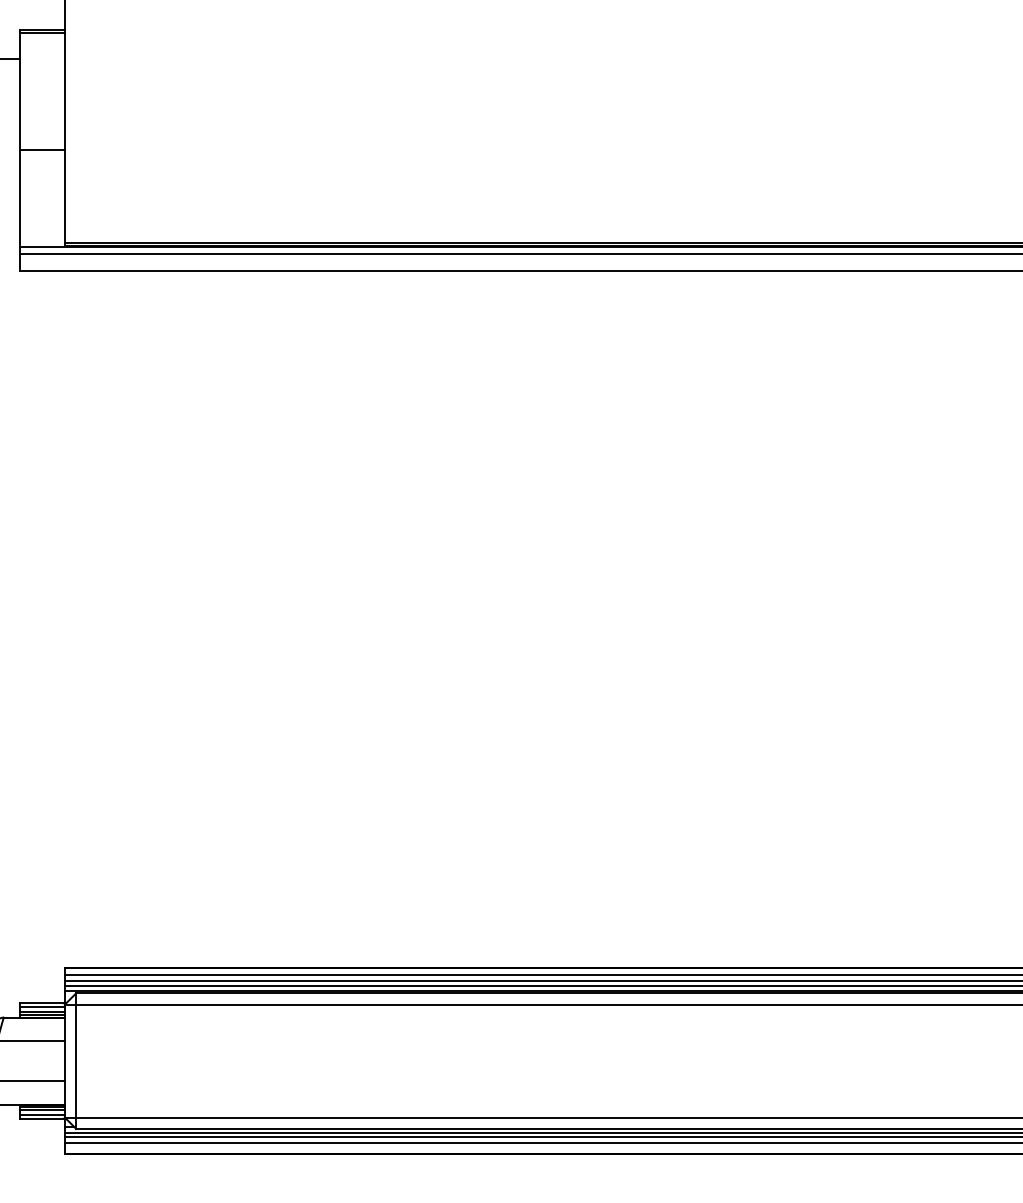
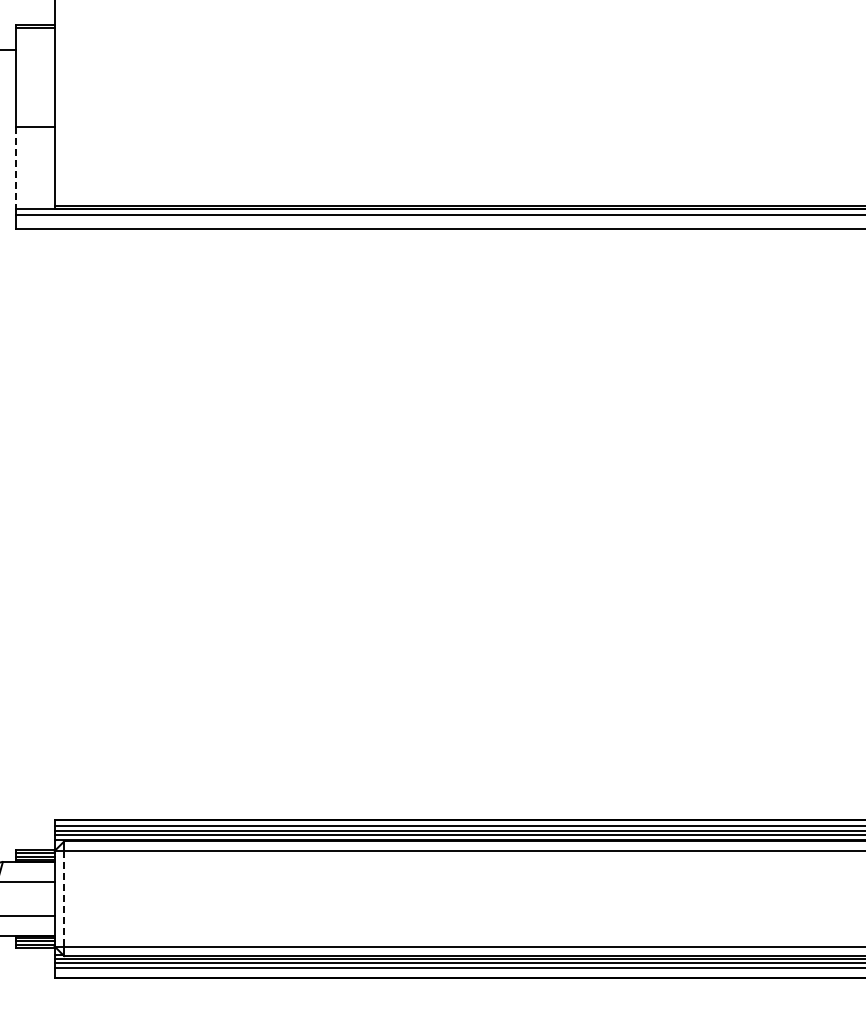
line: (19, 198) -> (16, 168), solid -> dashed
line: (76, 1060) -> (64, 898), solid -> dashed

